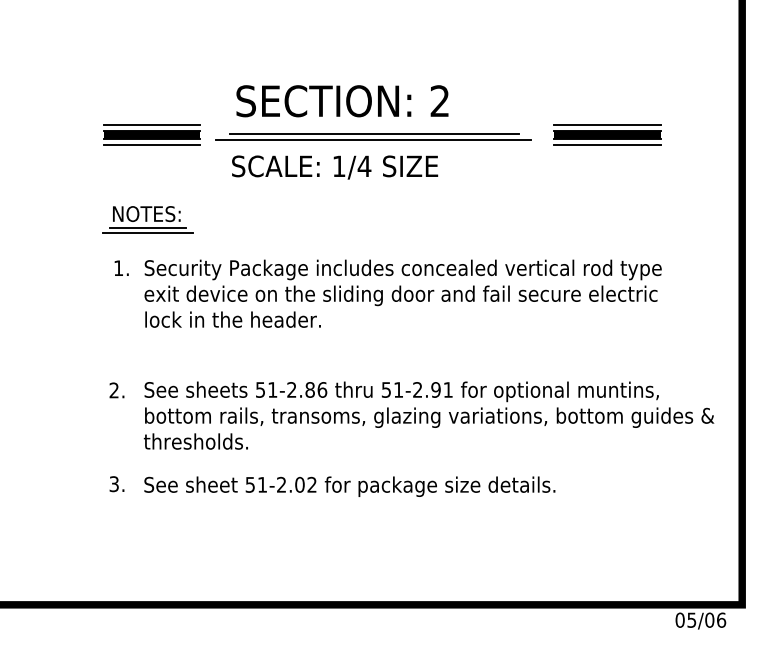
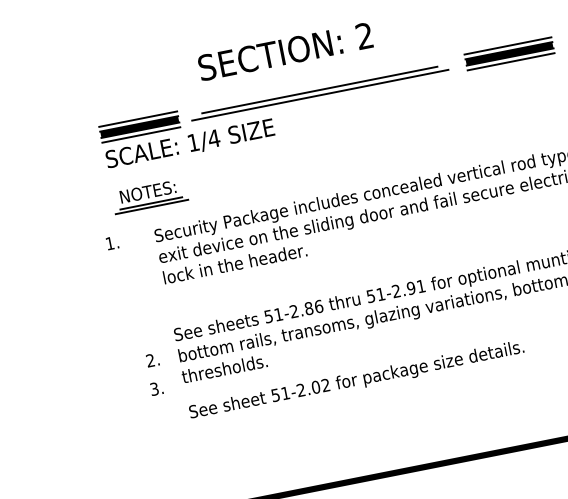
text: (342, 101) -> (285, 52), moved
text: (335, 167) -> (190, 144), moved
text: (121, 267) -> (112, 242), moved
text: (116, 390) -> (152, 360), moved
text: (116, 484) -> (156, 389), moved

